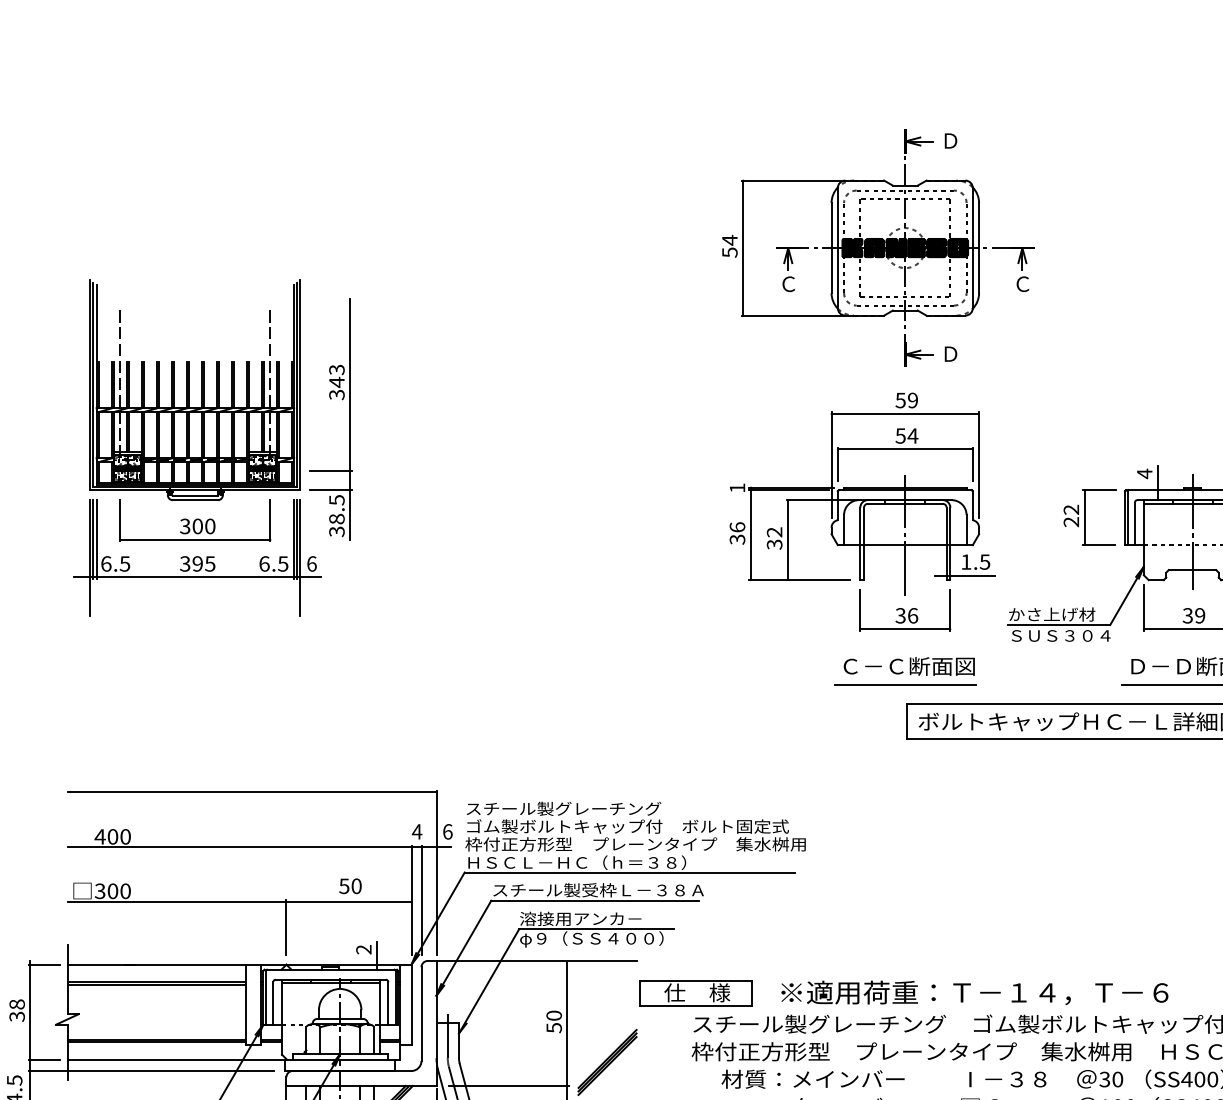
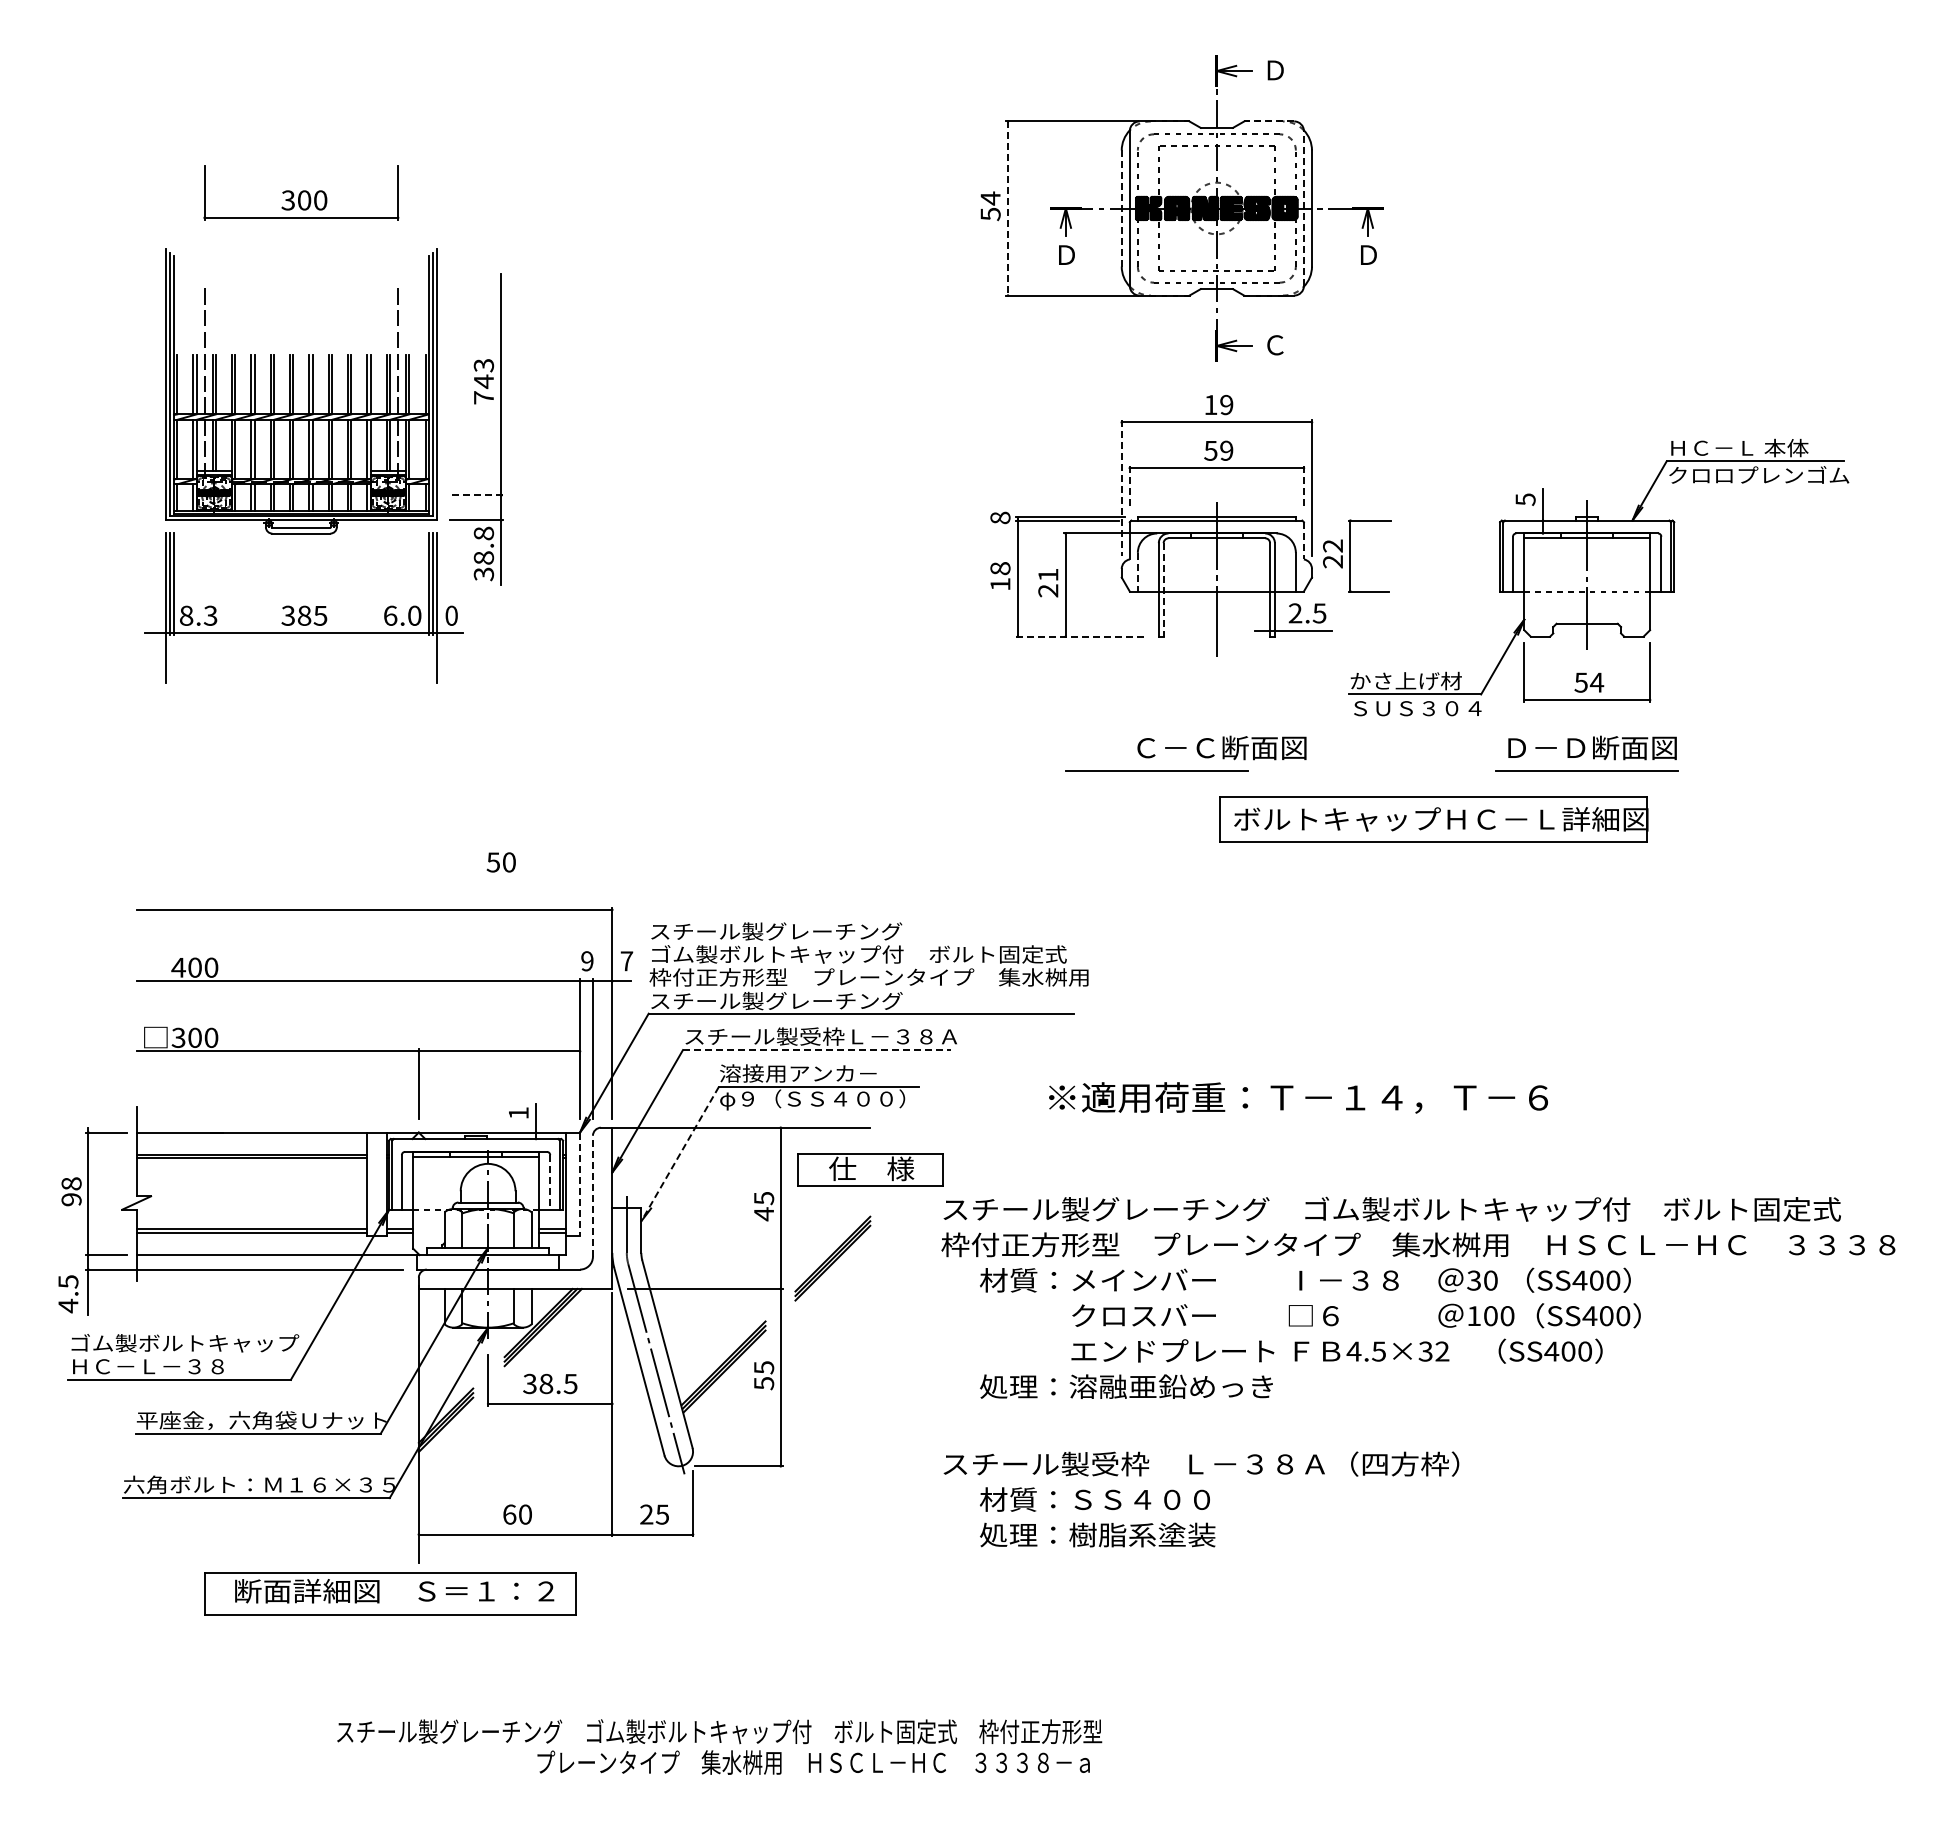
line: (946, 180) -> (1269, 121), solid -> dashed
line: (743, 248) -> (1008, 209), solid -> dashed
line: (831, 248) -> (1121, 208), solid -> dashed
line: (972, 248) -> (1303, 208), solid -> dashed
text: (788, 284) -> (1066, 255), Ｃ -> Ｄ
text: (1022, 284) -> (1368, 255), Ｃ -> Ｄ
text: (950, 354) -> (1275, 345), Ｄ -> Ｃ
text: (336, 394) -> (483, 397), 343 -> 743
text: (900, 400) -> (1210, 405), 59 -> 19
text: (912, 435) -> (1226, 450), 54 -> 59
line: (837, 464) -> (1129, 487), solid -> dashed
line: (972, 464) -> (1303, 487), solid -> dashed
line: (831, 465) -> (1121, 488), solid -> dashed
line: (331, 470) -> (476, 495), solid -> dashed
text: (1144, 473) -> (1525, 499), 4 -> 5
text: (737, 487) -> (1000, 517), 1 -> 8
text: (336, 500) -> (483, 533), 38.5 -> 38.8
line: (972, 505) -> (1303, 540), solid -> dashed
part: (1084, 517) -> (1350, 555), moved
part: (195, 520) -> (301, 192), moved
line: (843, 530) -> (1137, 572), solid -> dashed
text: (737, 533) -> (1000, 576), 36 -> 18
text: (774, 538) -> (1048, 582), 32 -> 21
line: (863, 543) -> (1163, 589), solid -> dashed
text: (966, 562) -> (1295, 613), 1.5 -> 2.5
text: (115, 563) -> (198, 615), 6.5 -> 8.3
text: (197, 563) -> (304, 615), 395 -> 385
text: (283, 563) -> (414, 615), 6.5 -> 6.0
text: (311, 563) -> (451, 615), 6 -> 0
line: (800, 580) -> (1081, 636), solid -> dashed
part: (905, 610) -> (1216, 675), removed
text: (1194, 615) -> (1589, 682), 39 -> 54
line: (905, 683) -> (1156, 770), moved
text: (417, 832) -> (587, 961), 4 -> 9
text: (447, 832) -> (626, 961), 6 -> 7
text: (576, 862) -> (792, 1000), ＨＳＣＬ－ＨＣ（ｈ＝３８） -> スチール製グレーチング
text: (349, 886) -> (500, 862), moved
line: (594, 901) -> (816, 1050), solid -> dashed
text: (363, 949) -> (518, 1113), 2 -> 1
line: (489, 981) -> (680, 1154), solid -> dashed
text: (974, 992) -> (1298, 1097), moved
part: (696, 993) -> (870, 1169), moved
line: (388, 1004) -> (550, 1183), solid -> dashed
line: (411, 1004) -> (580, 1184), solid -> dashed
line: (421, 1013) -> (592, 1195), solid -> dashed
text: (17, 1016) -> (71, 1199), 38 -> 98
text: (554, 1022) -> (764, 1206), 50 -> 45

